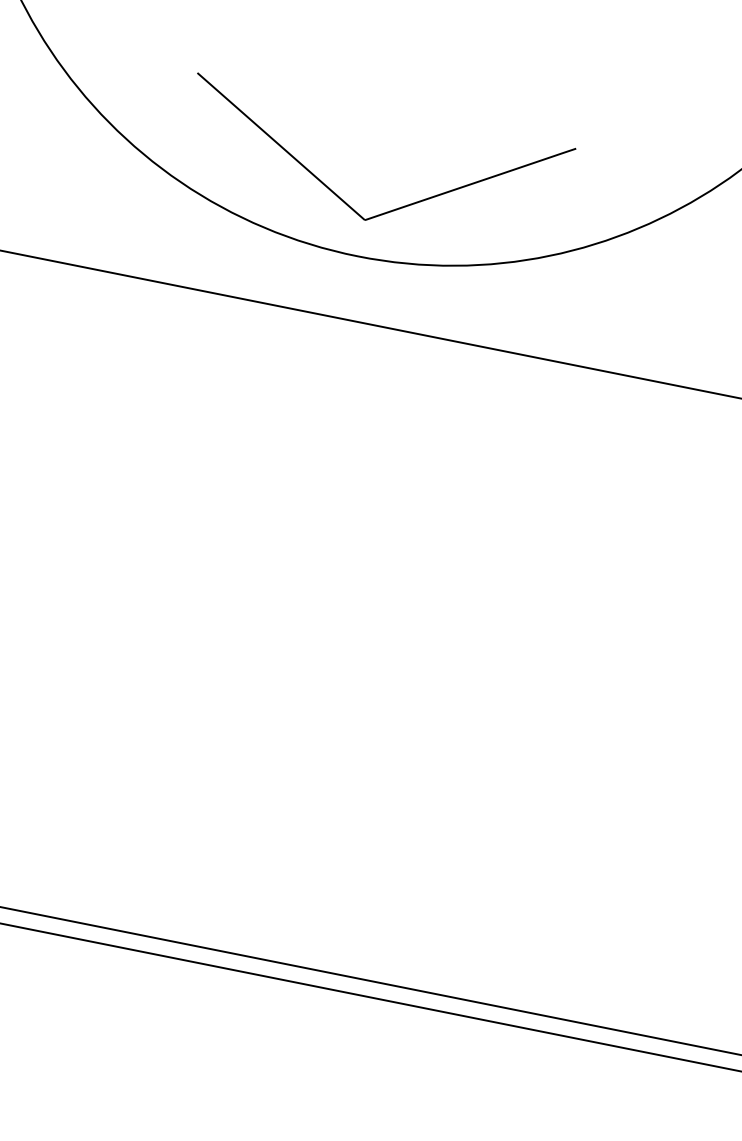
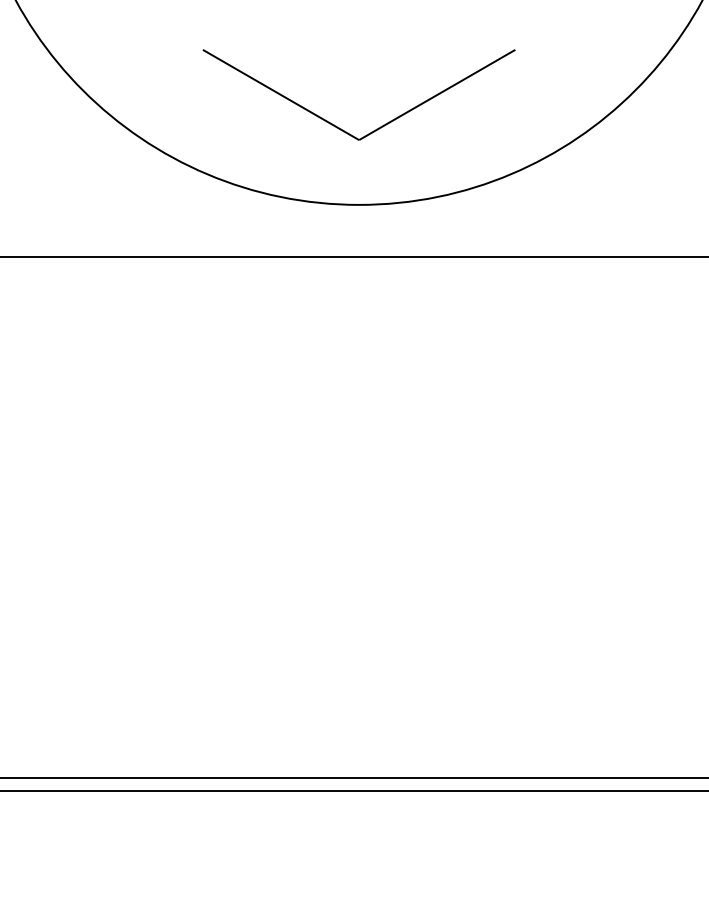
part: (341, 196) -> (336, 125), moved

